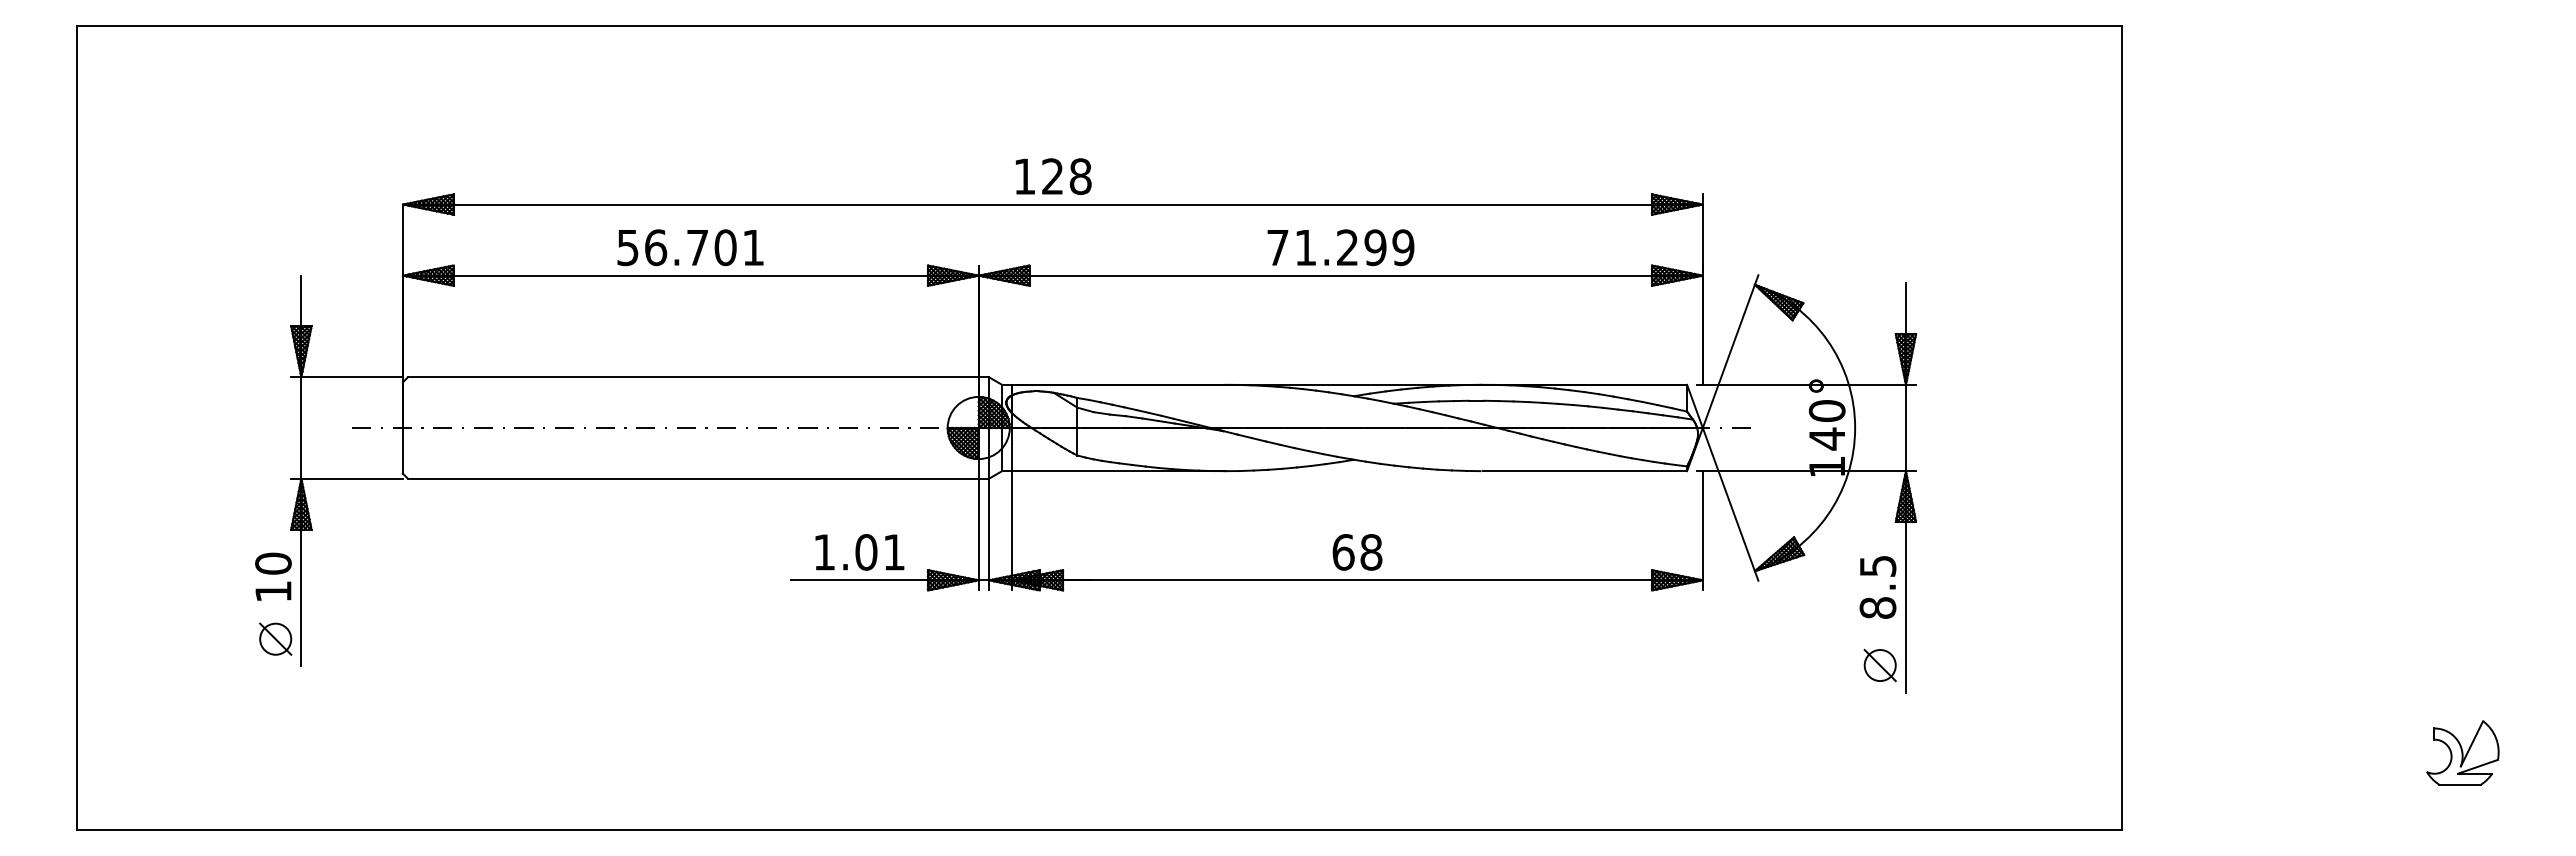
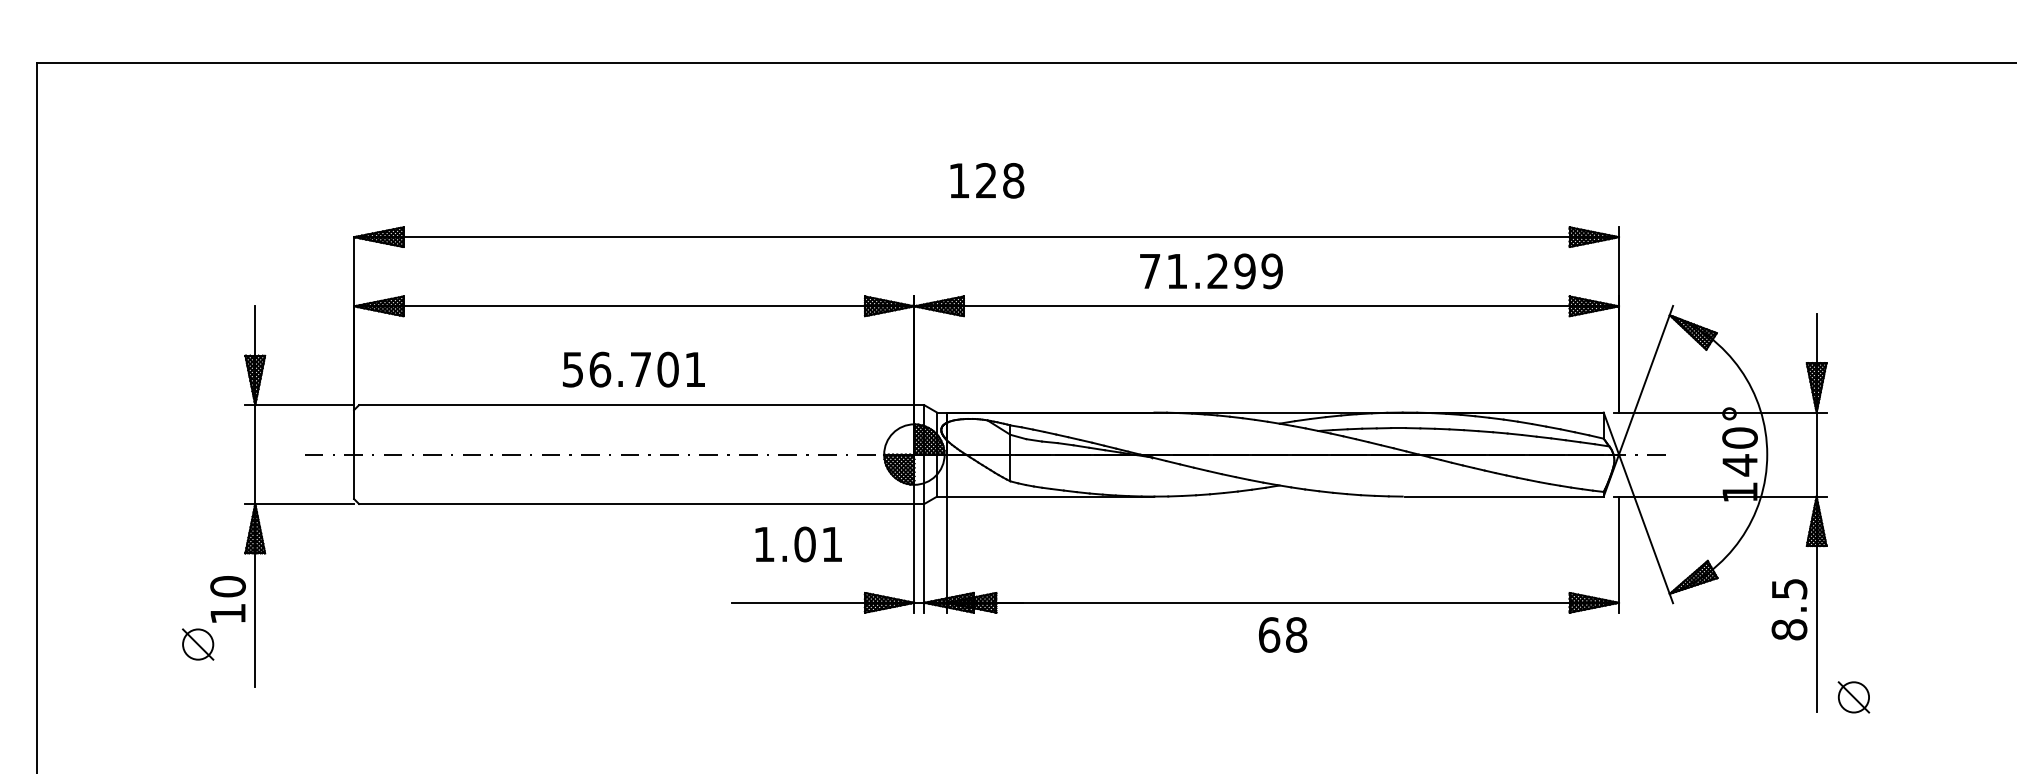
text: (1053, 176) -> (987, 180), moved
text: (690, 247) -> (633, 369), moved
text: (1340, 247) -> (1210, 271), moved
text: (859, 552) -> (798, 544), moved
text: (1357, 552) -> (1282, 635), moved
part: (275, 638) -> (197, 643), moved
part: (1879, 665) -> (1853, 697), moved

